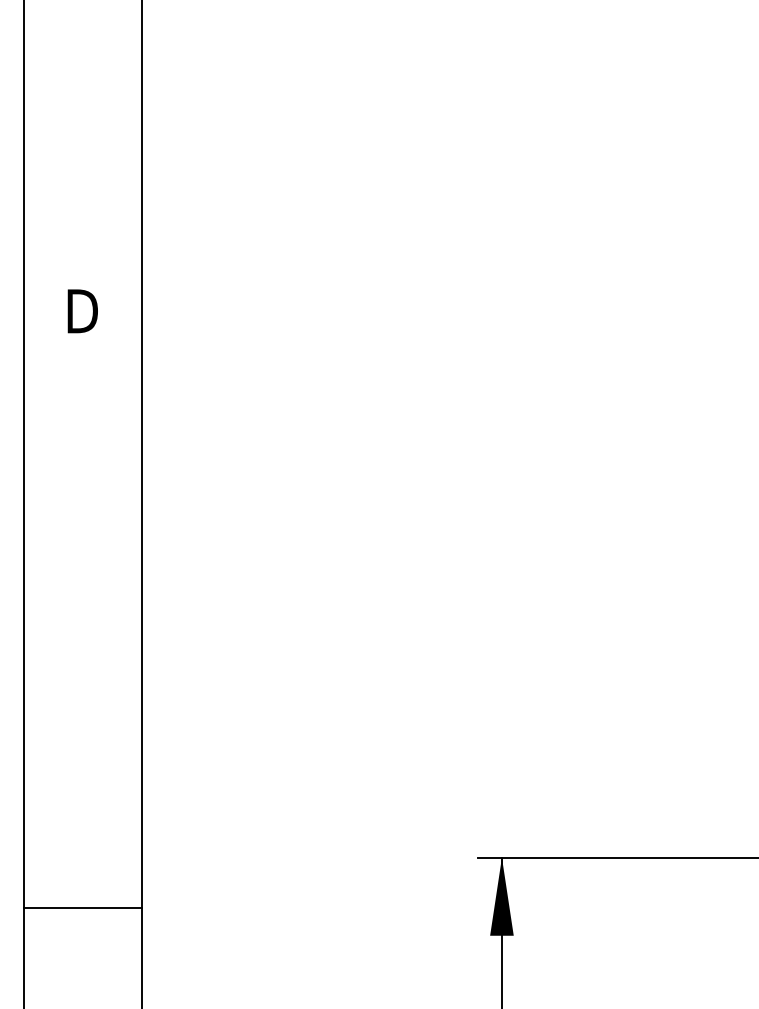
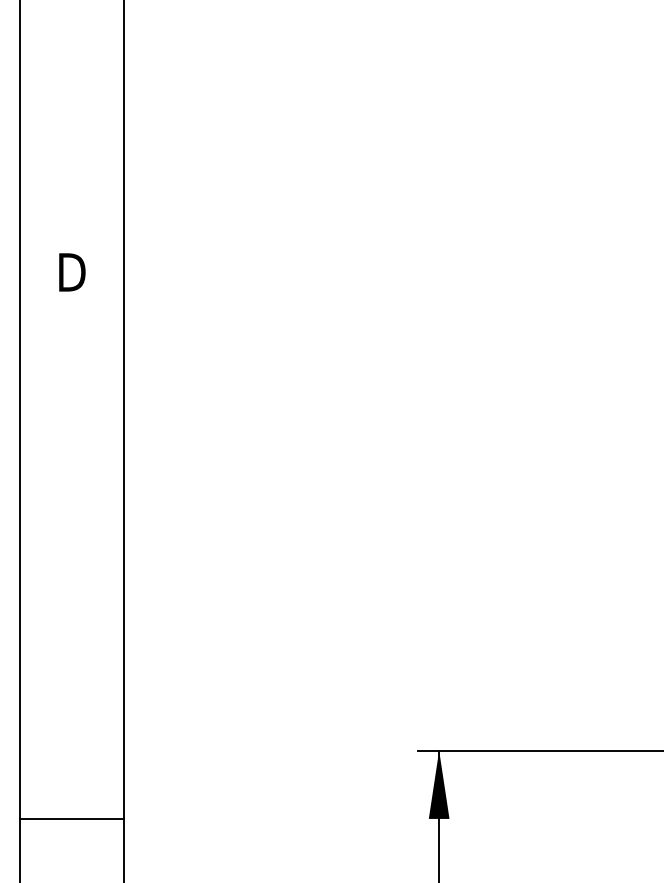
line: (81, 907) -> (71, 819), moved

